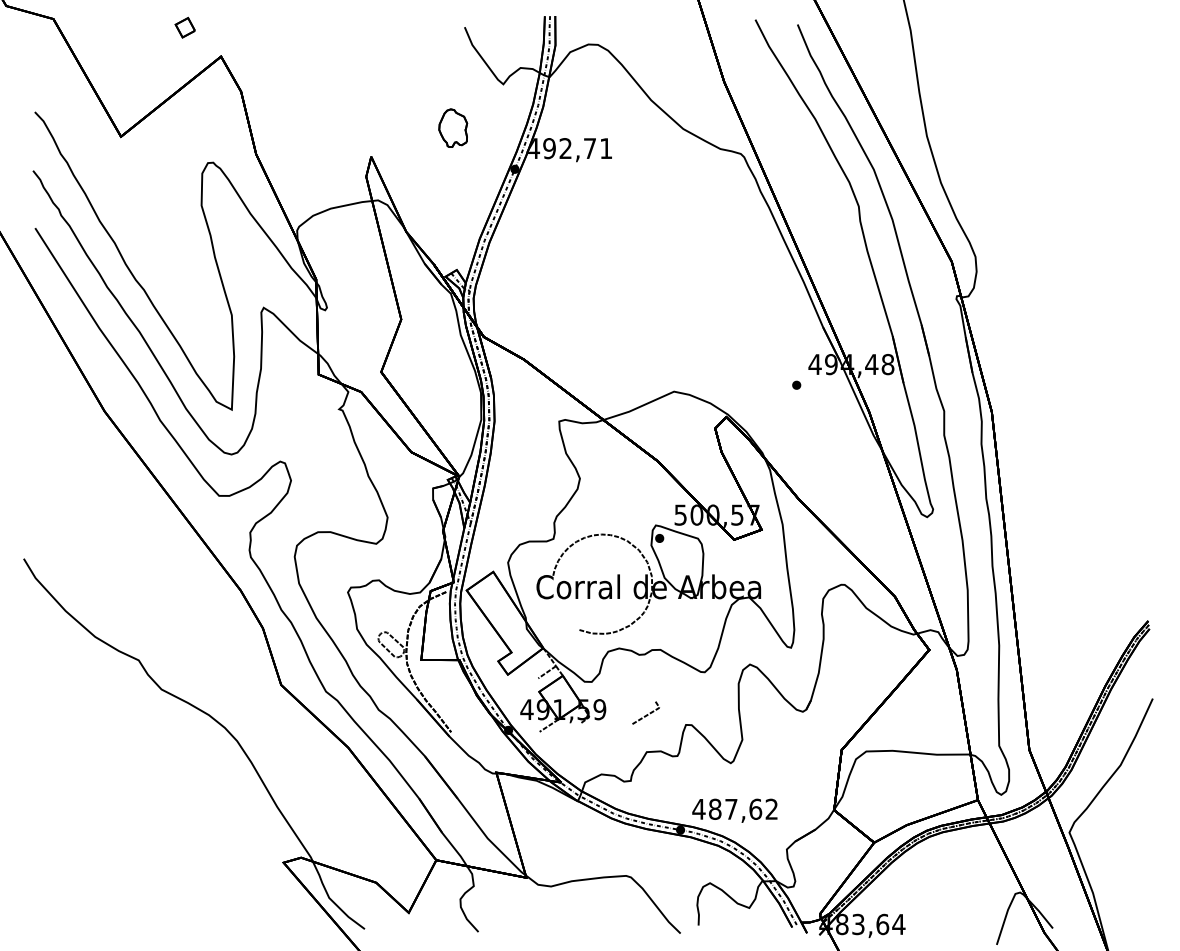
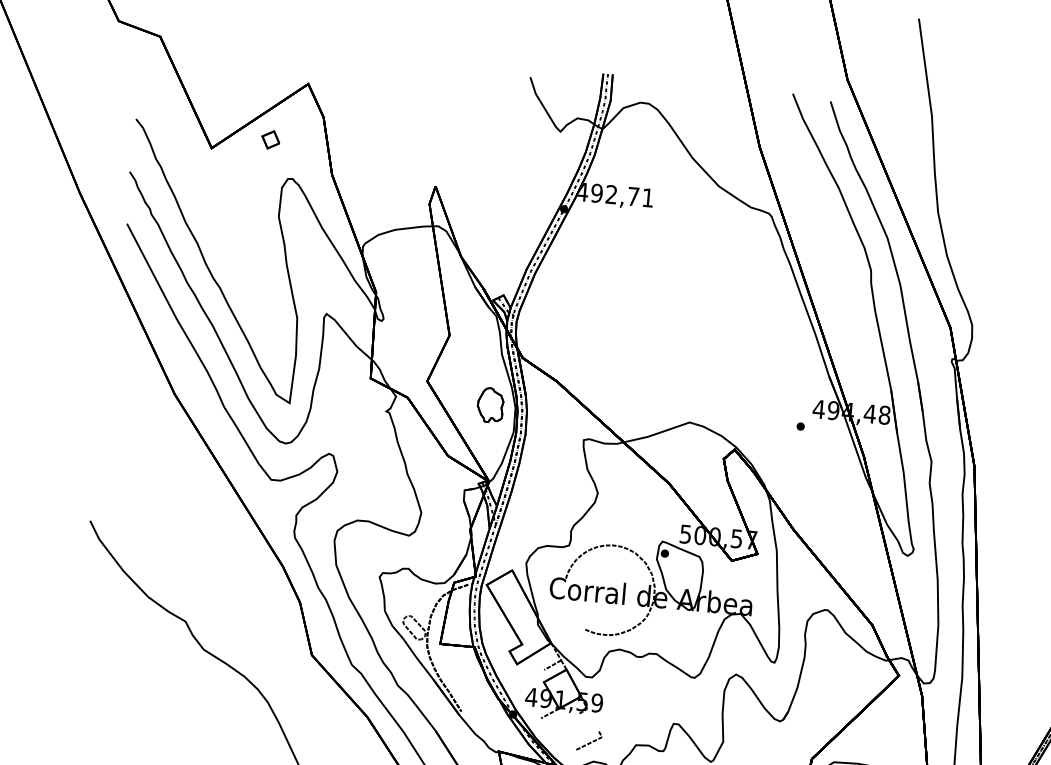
part: (184, 27) -> (270, 139), moved
part: (453, 127) -> (490, 404), moved
line: (646, 714) -> (589, 742), moved

